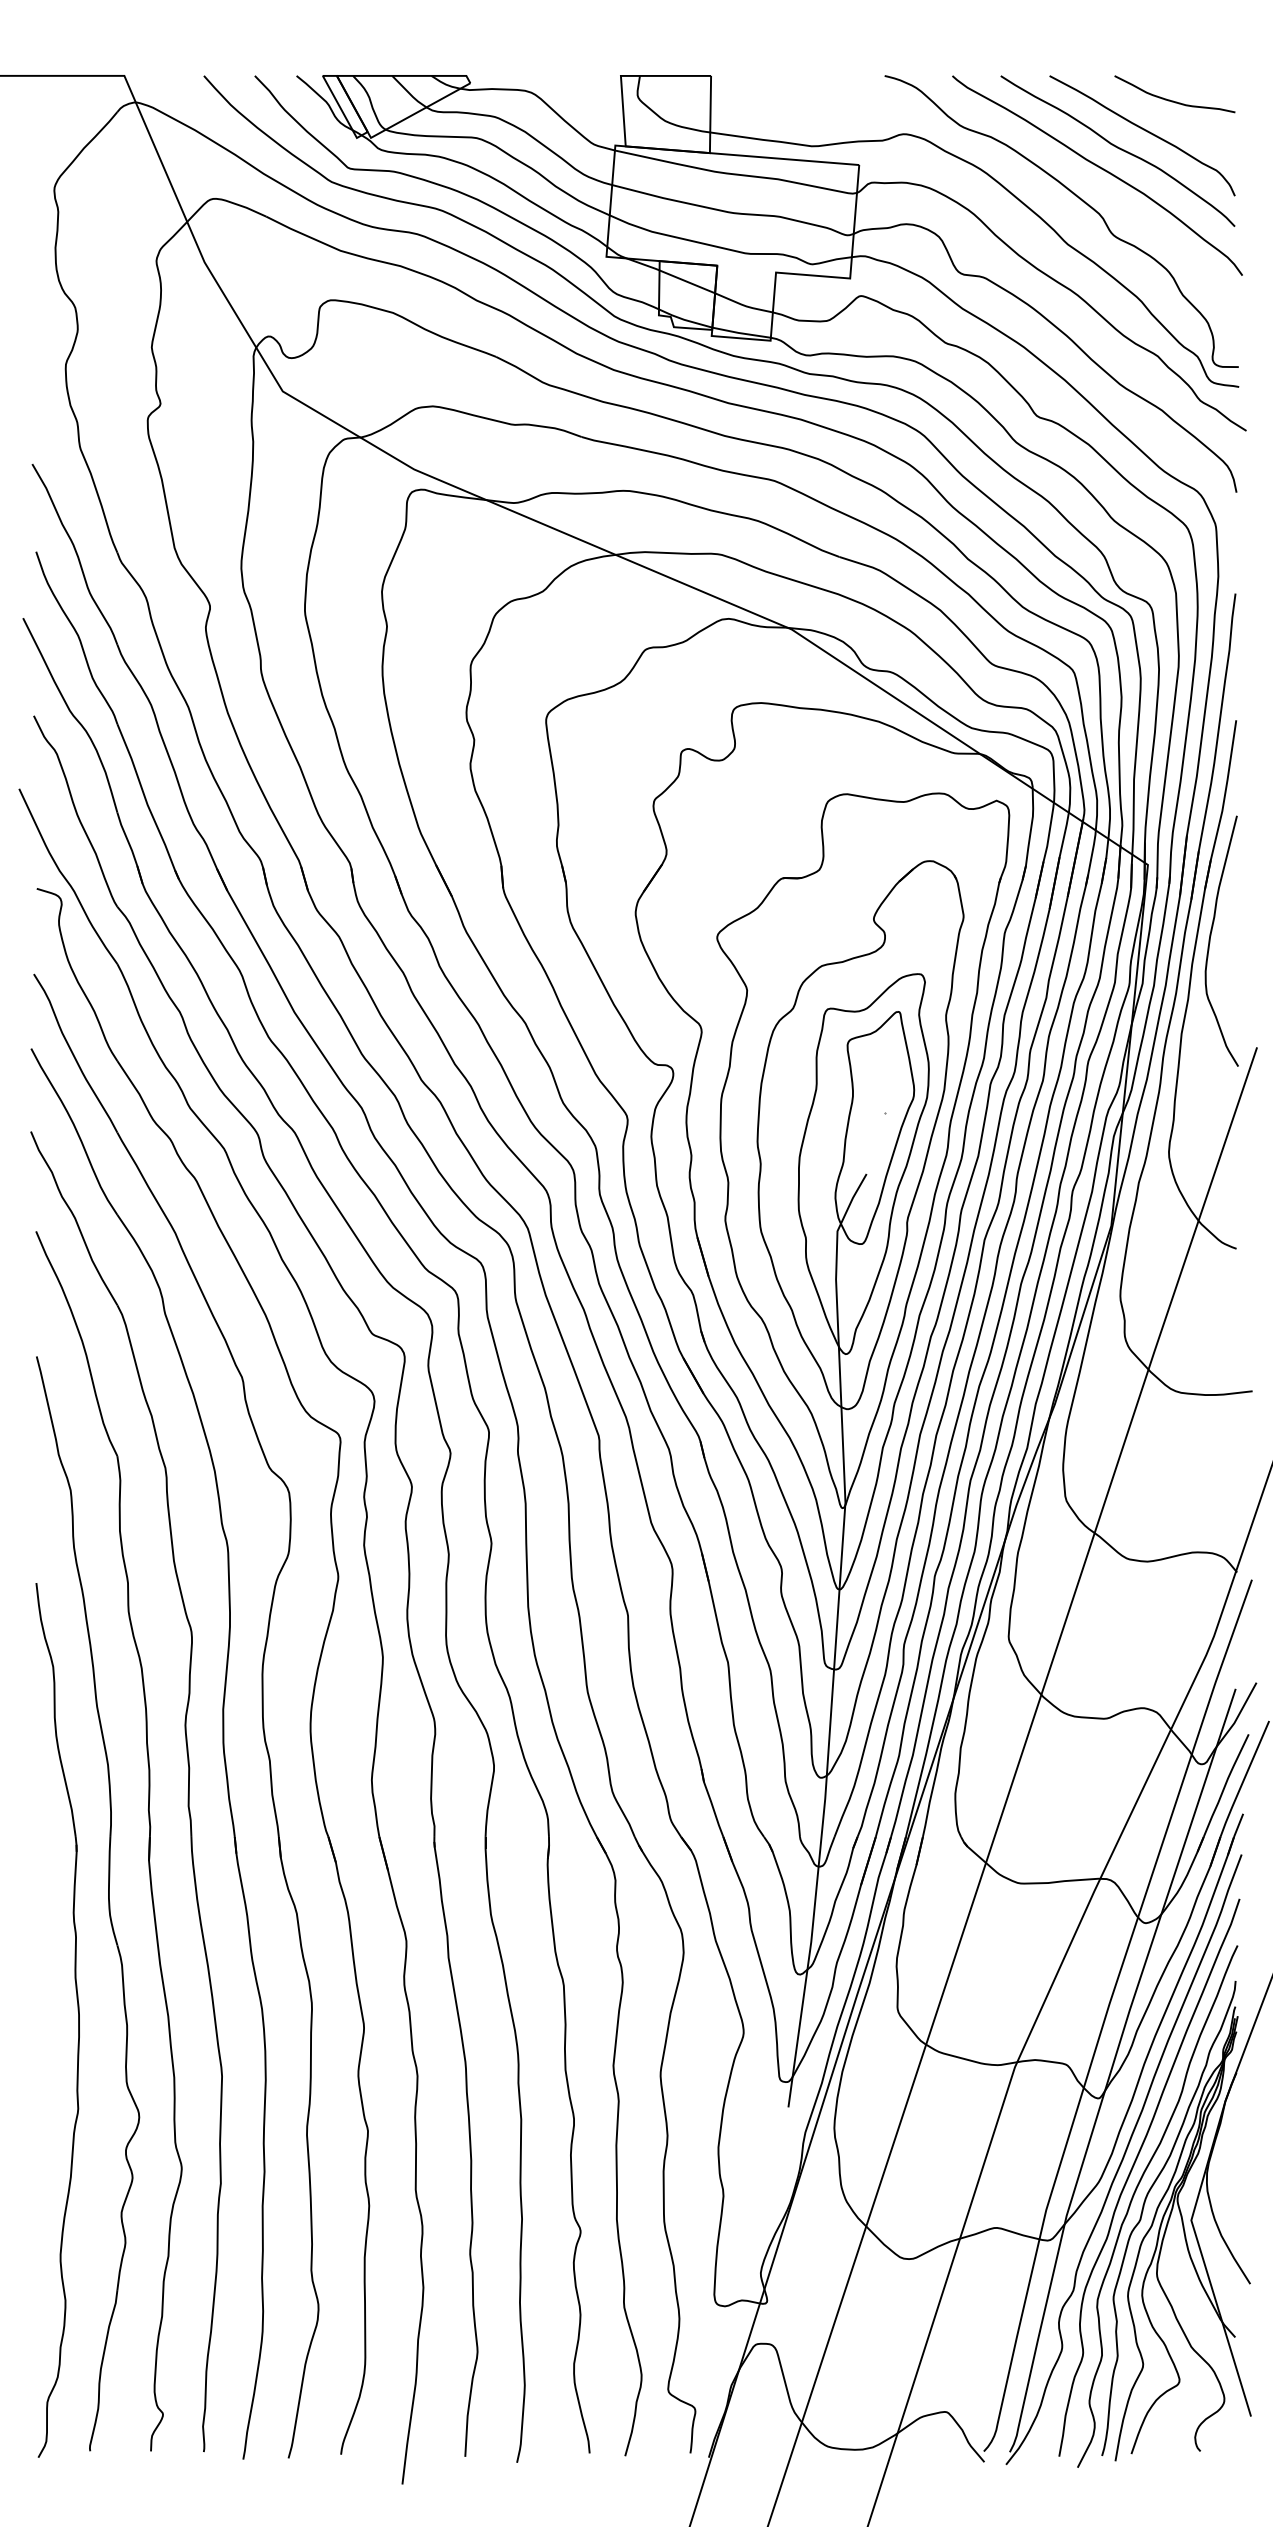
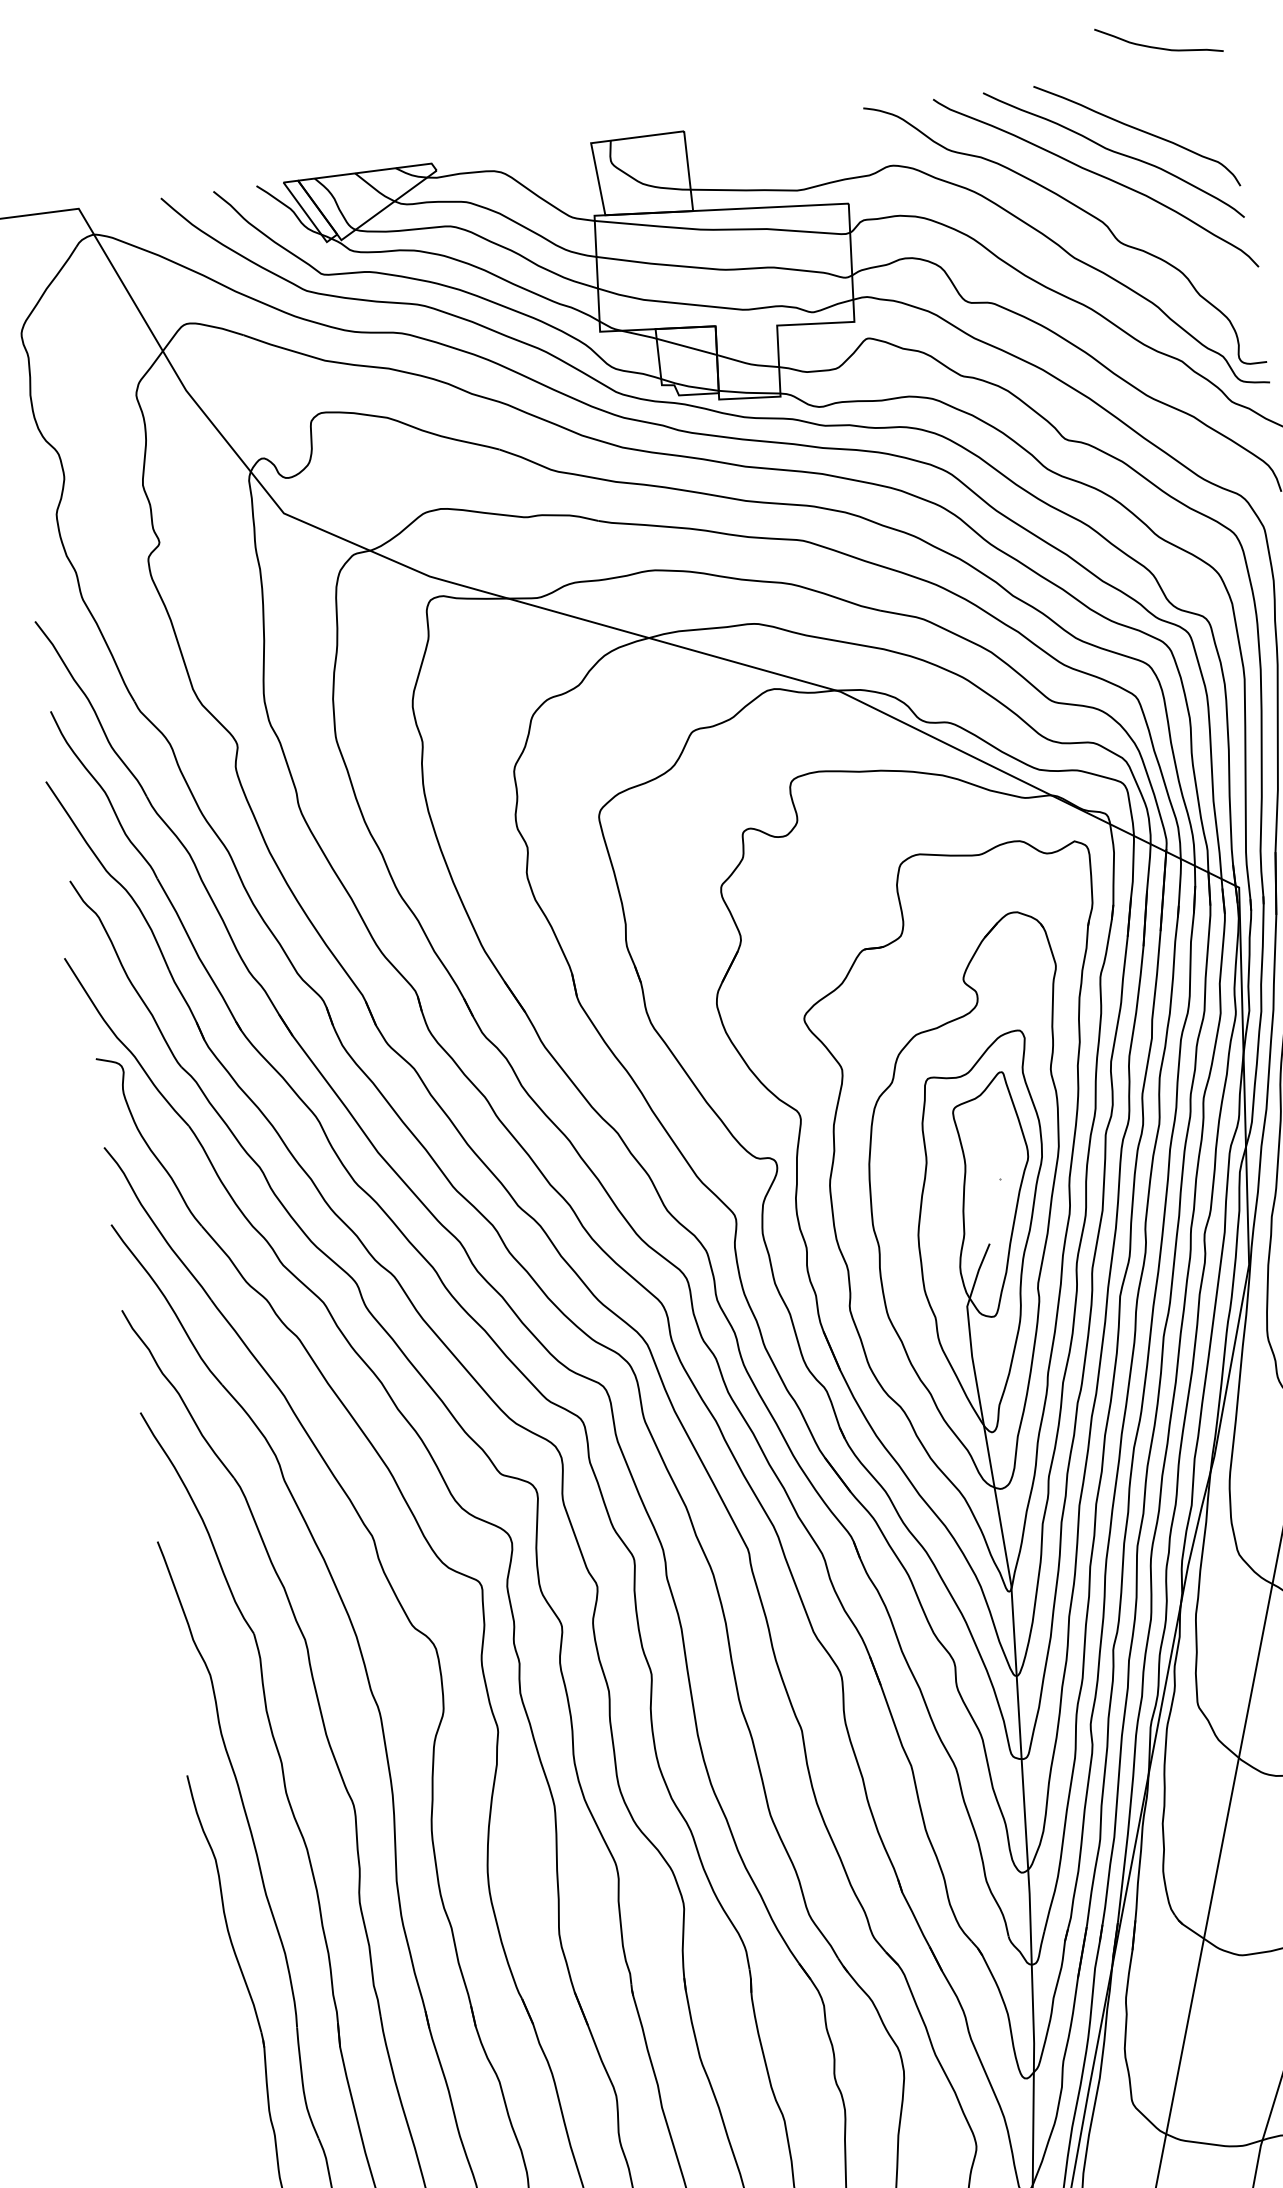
curve: (1173, 100) -> (1158, 47), moved

